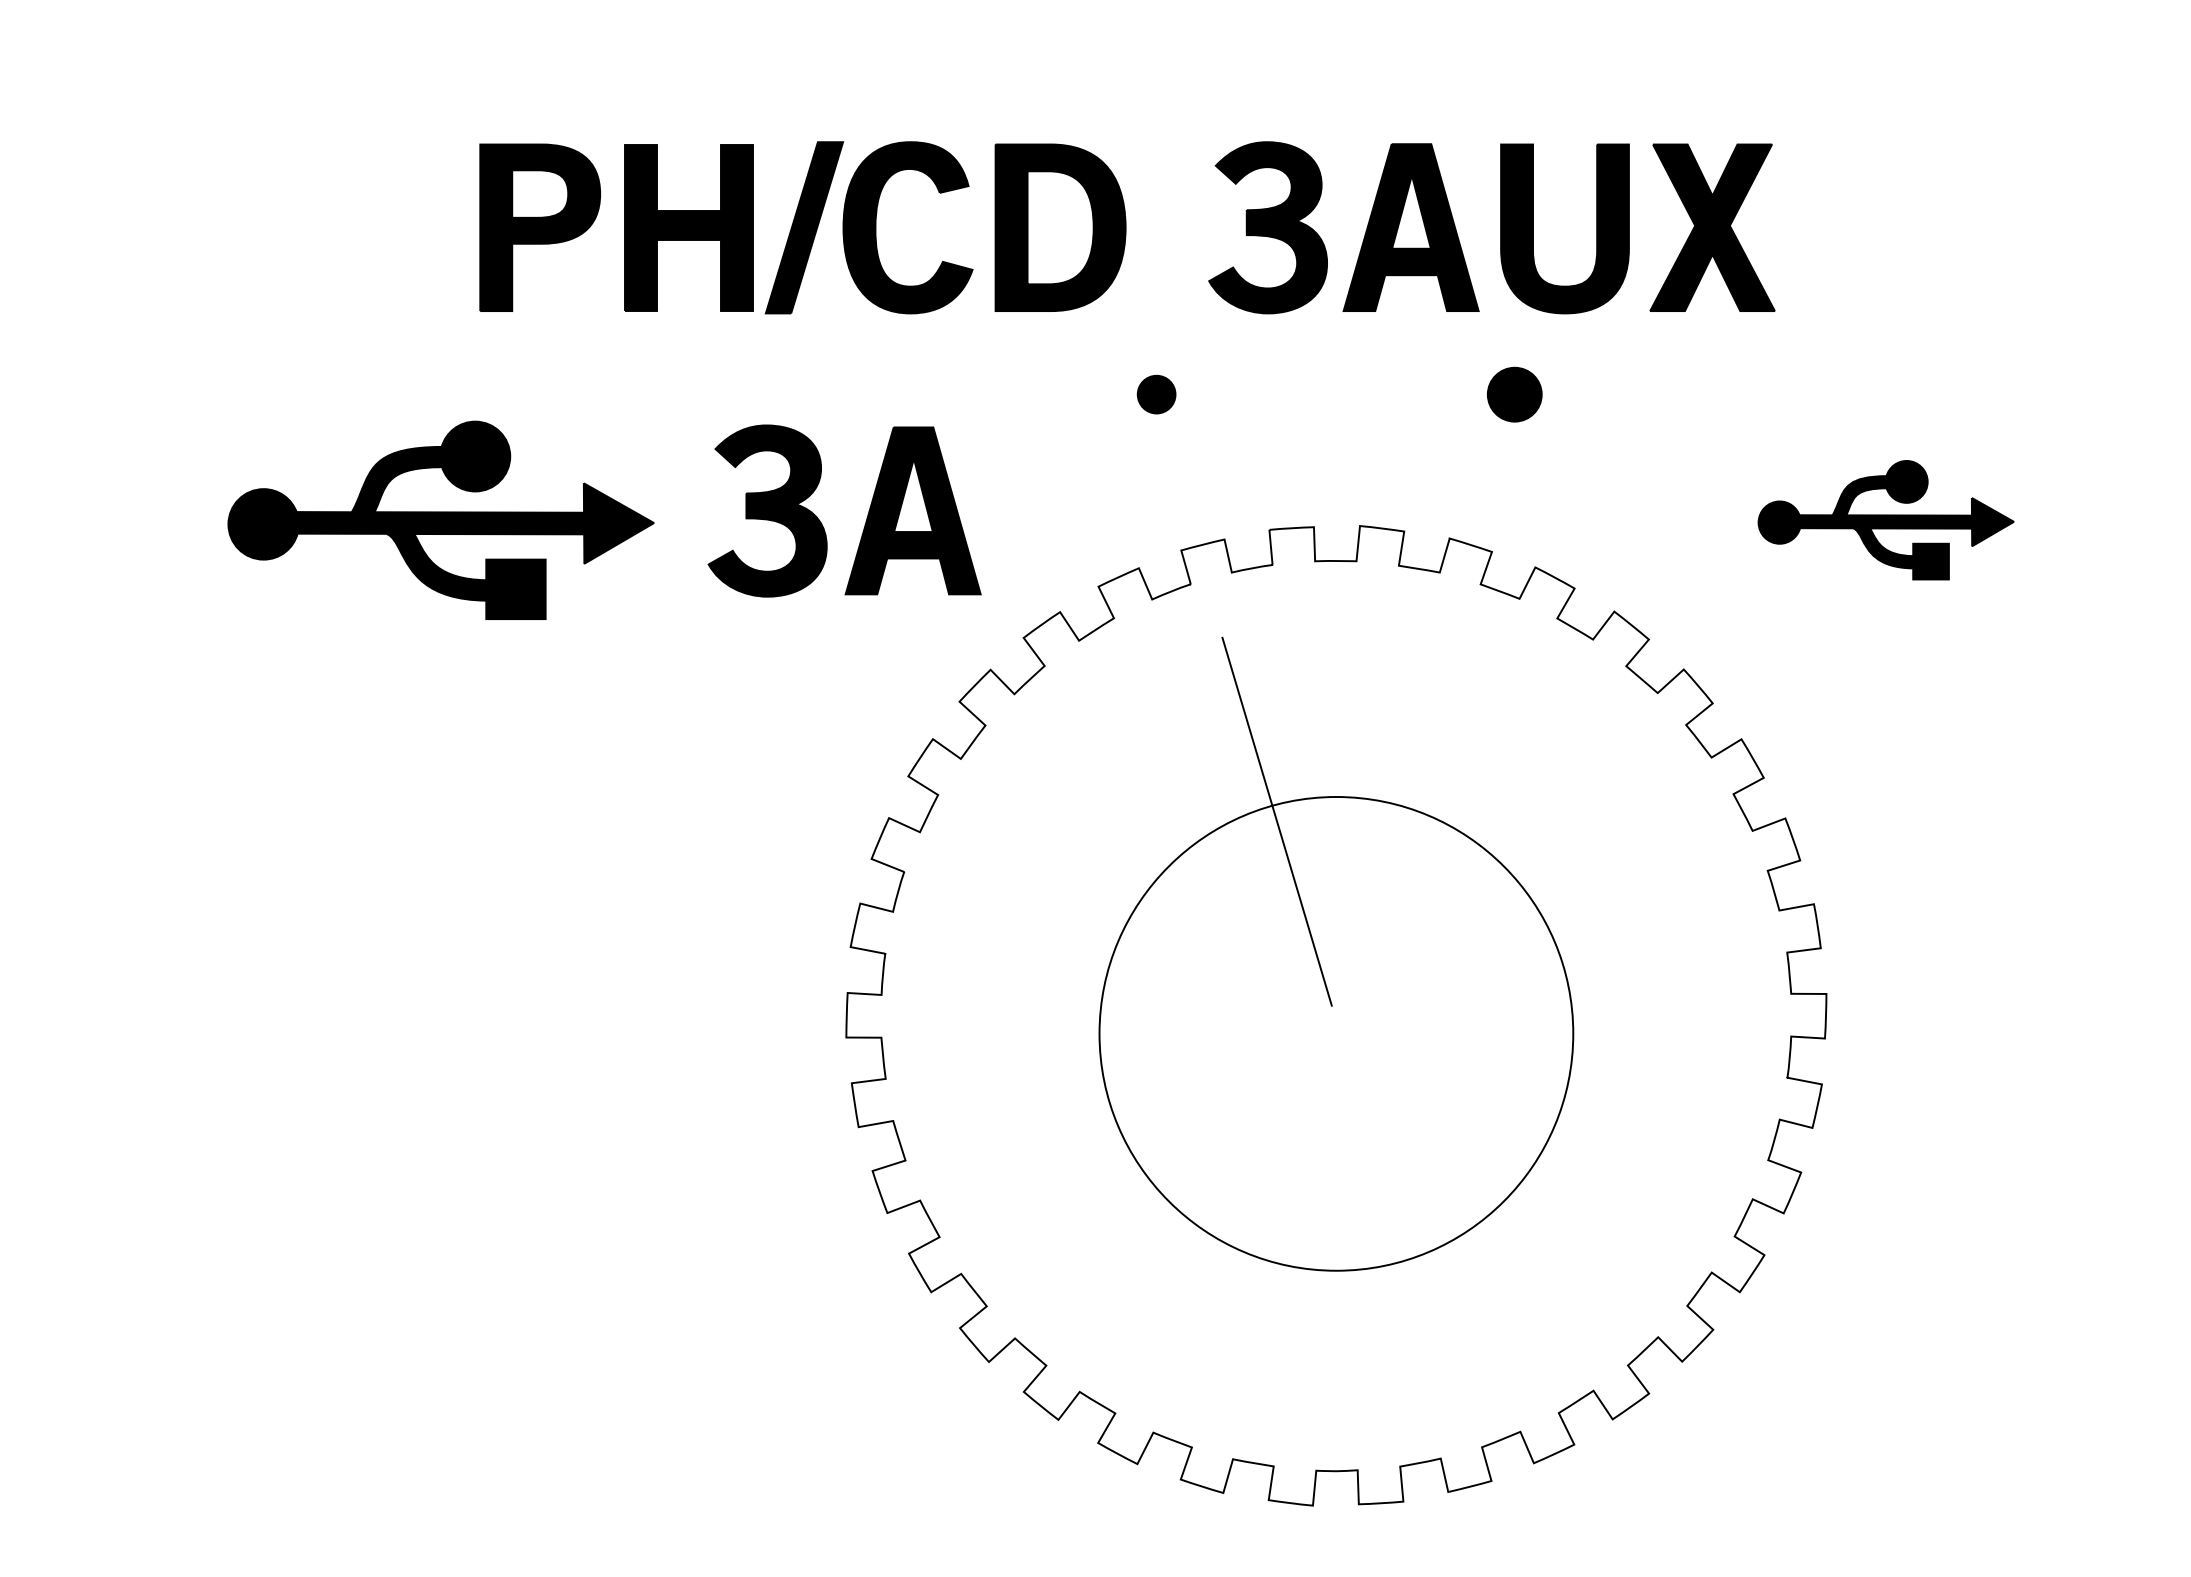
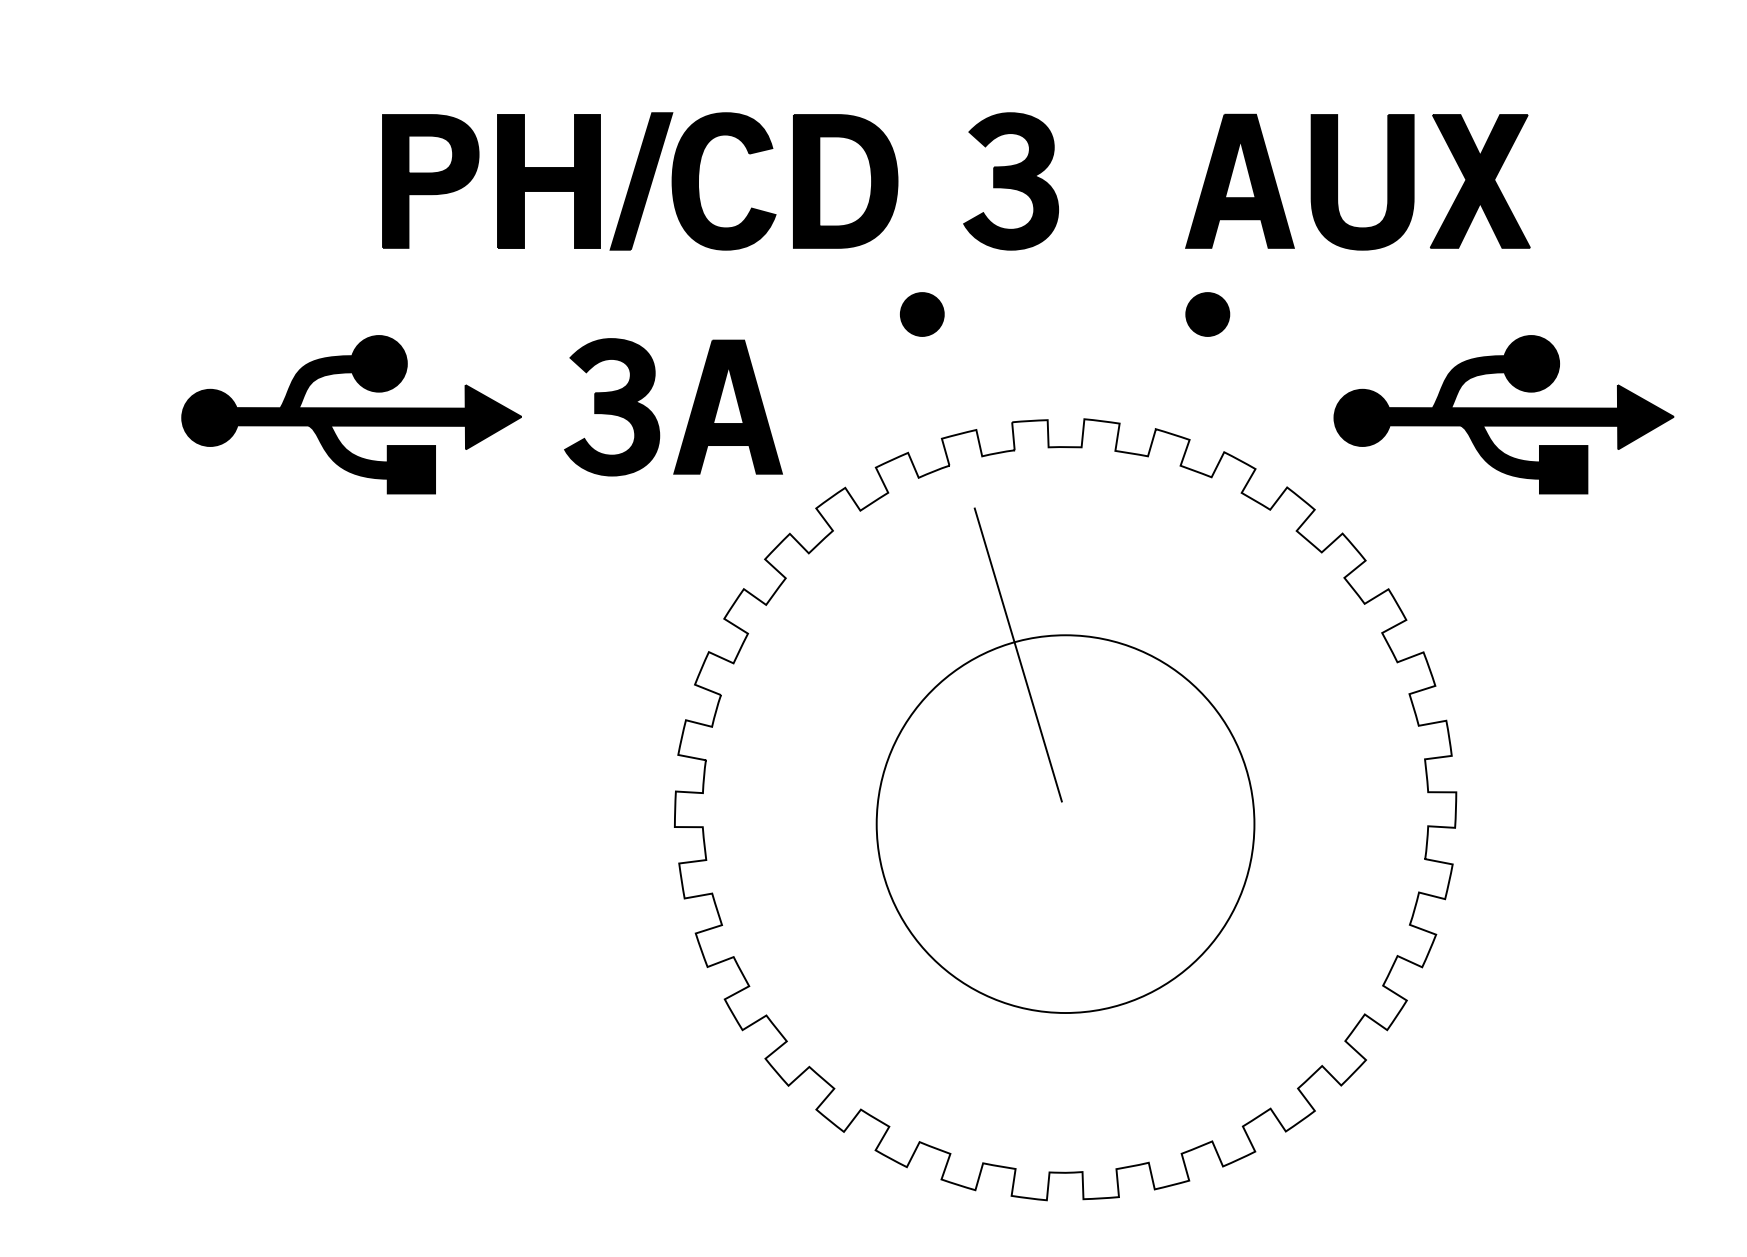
part: (1533, 228) -> (1337, 182), moved
part: (1156, 394) -> (922, 314), size x1.43
part: (1885, 519) -> (1503, 414), size x1.67

